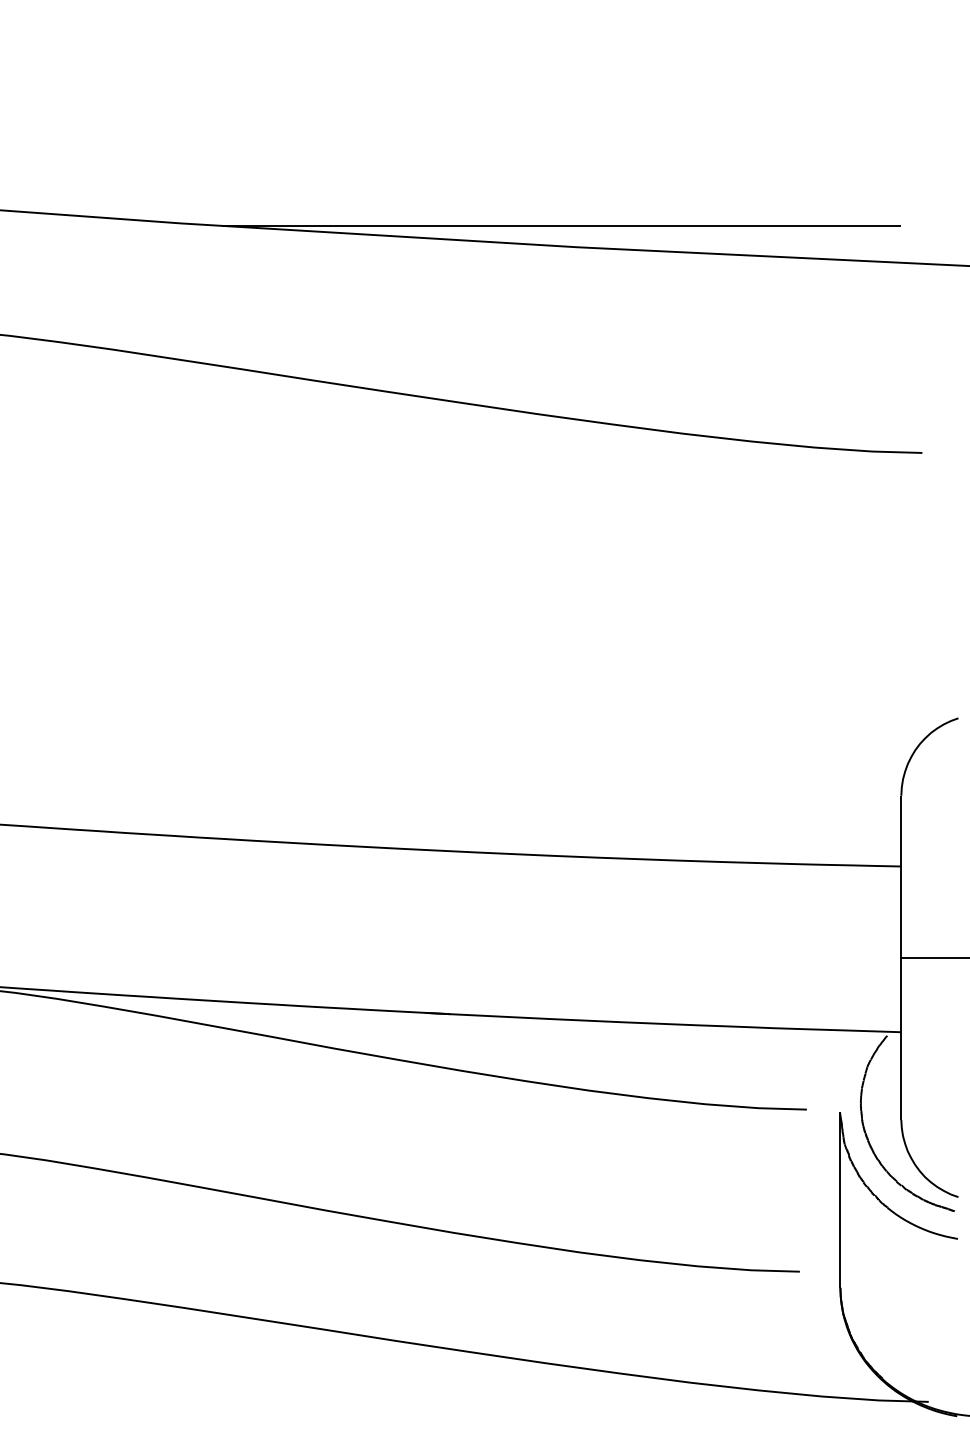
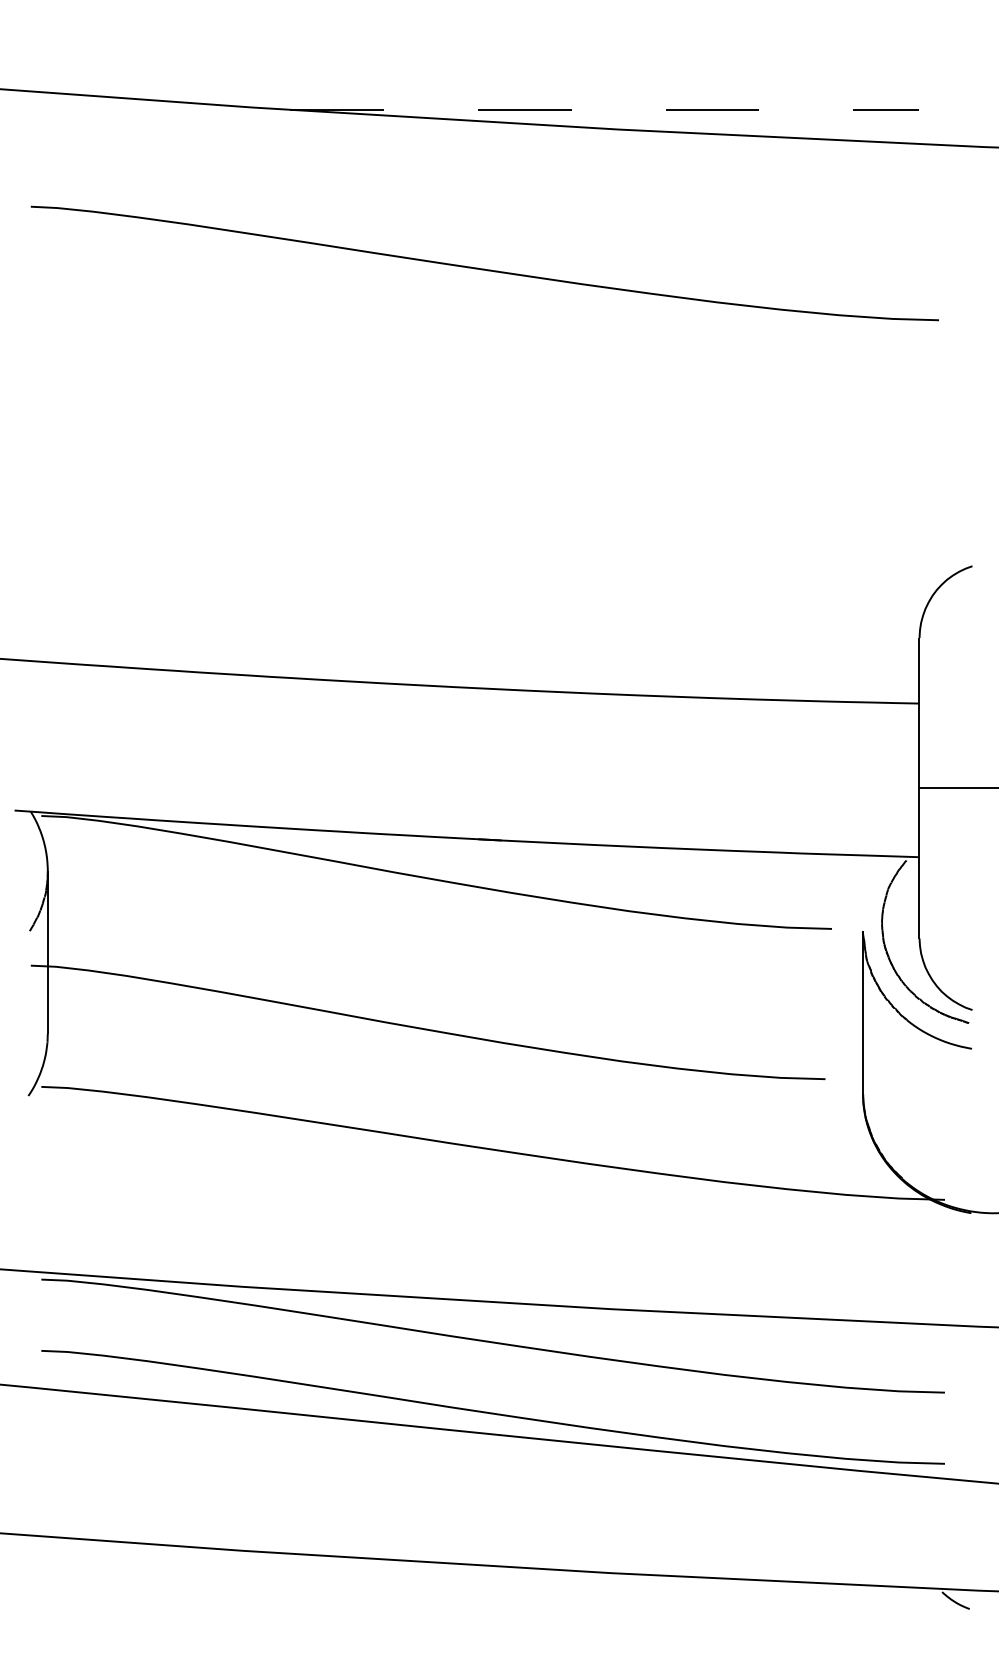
line: (561, 226) -> (604, 110), solid -> dashed

